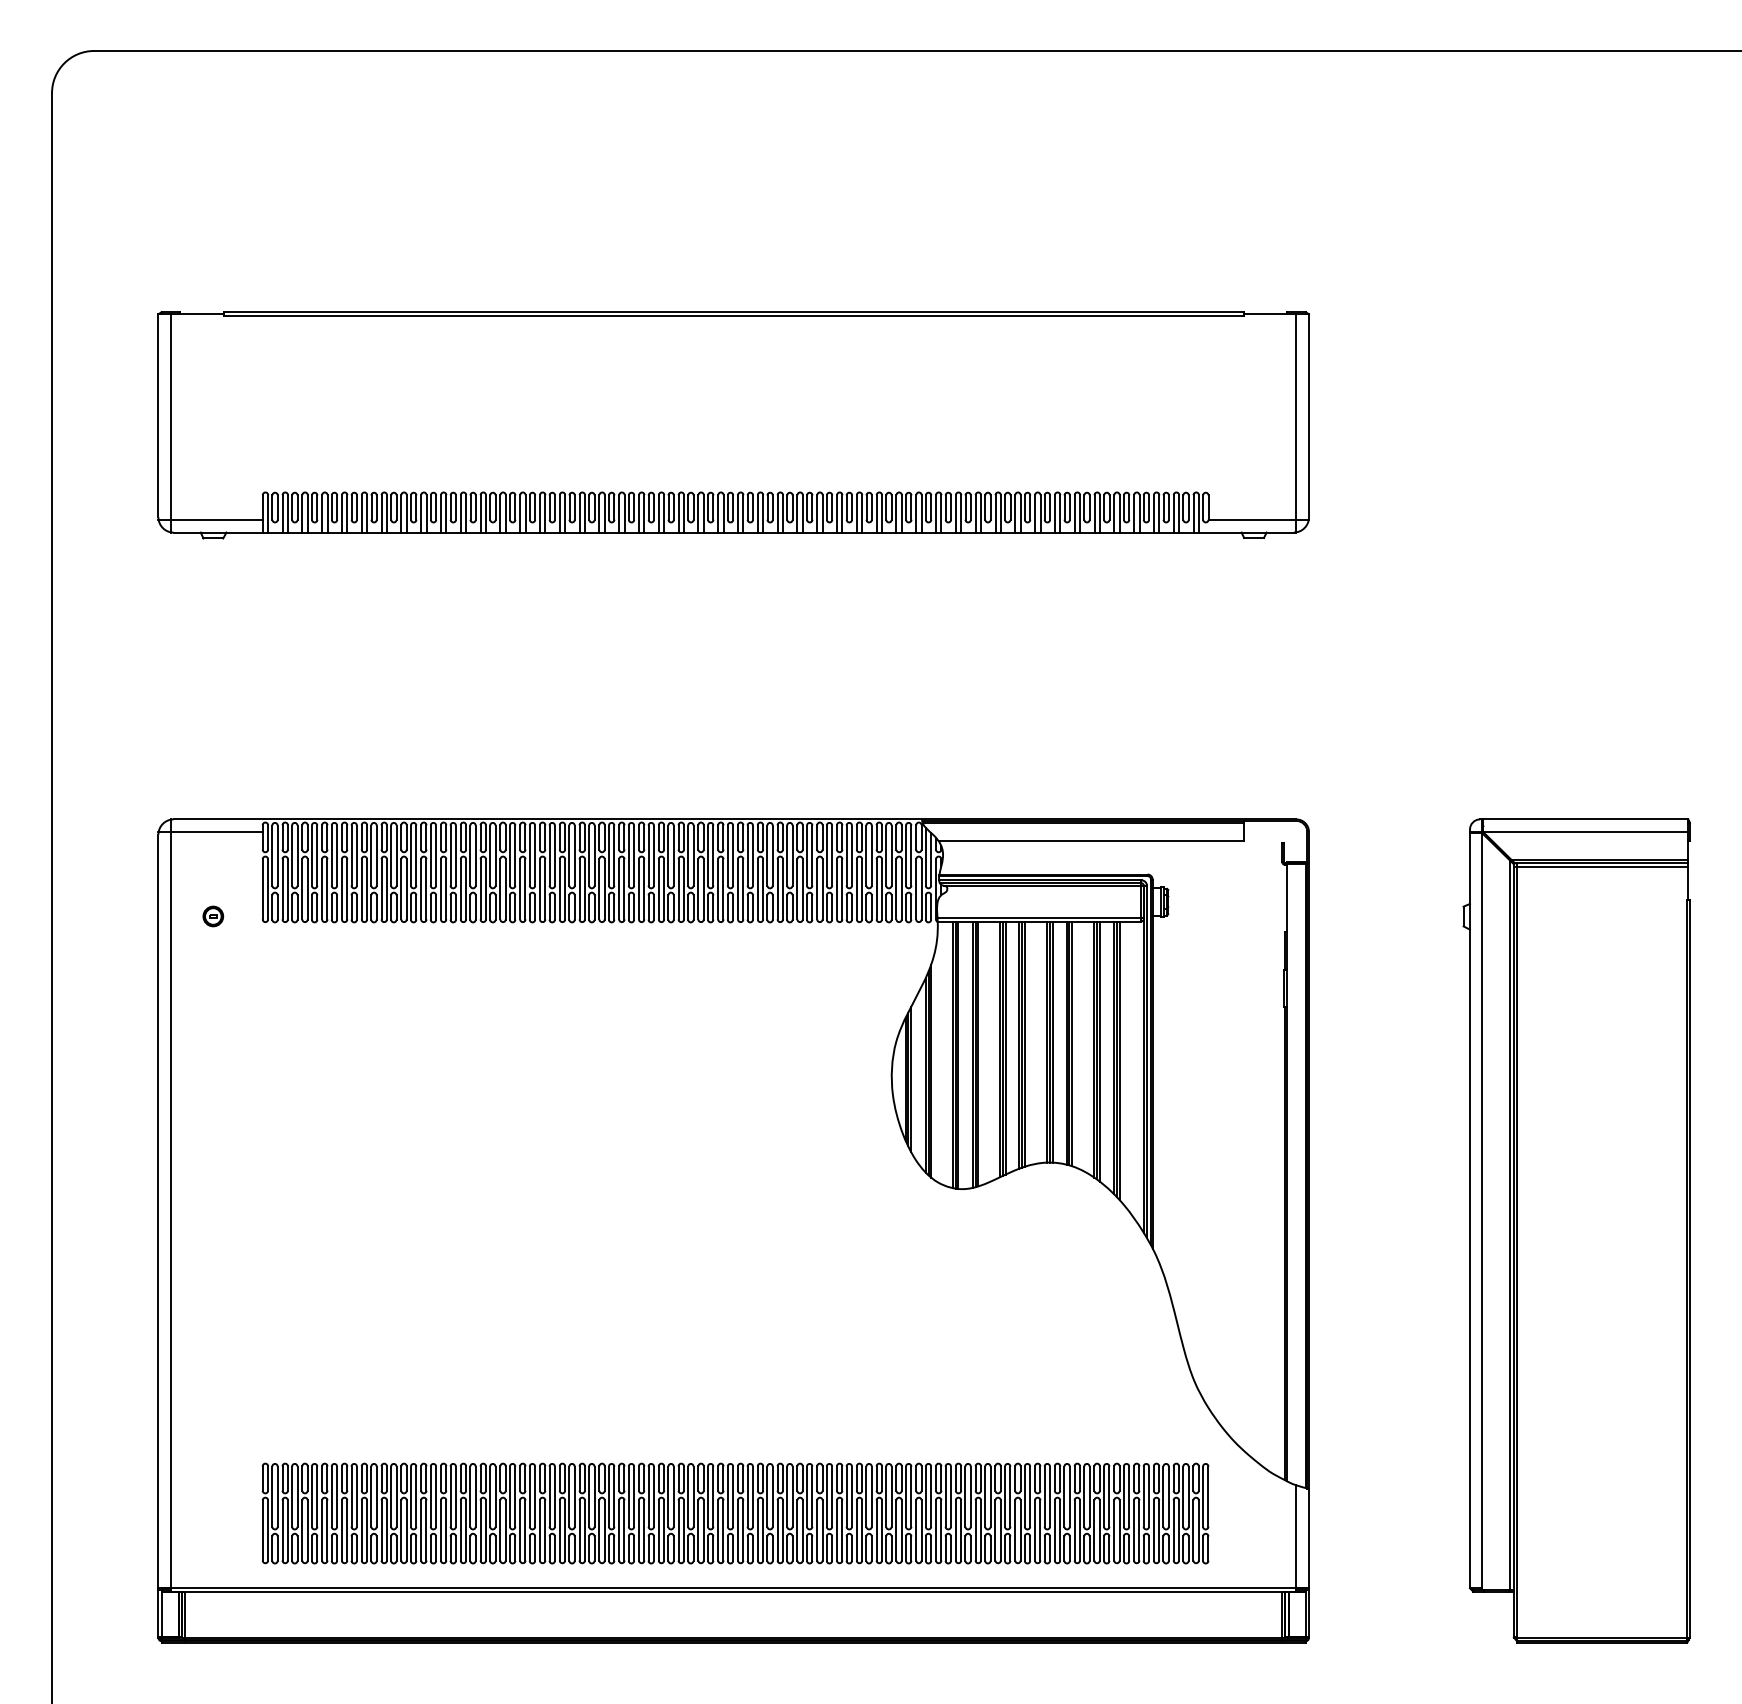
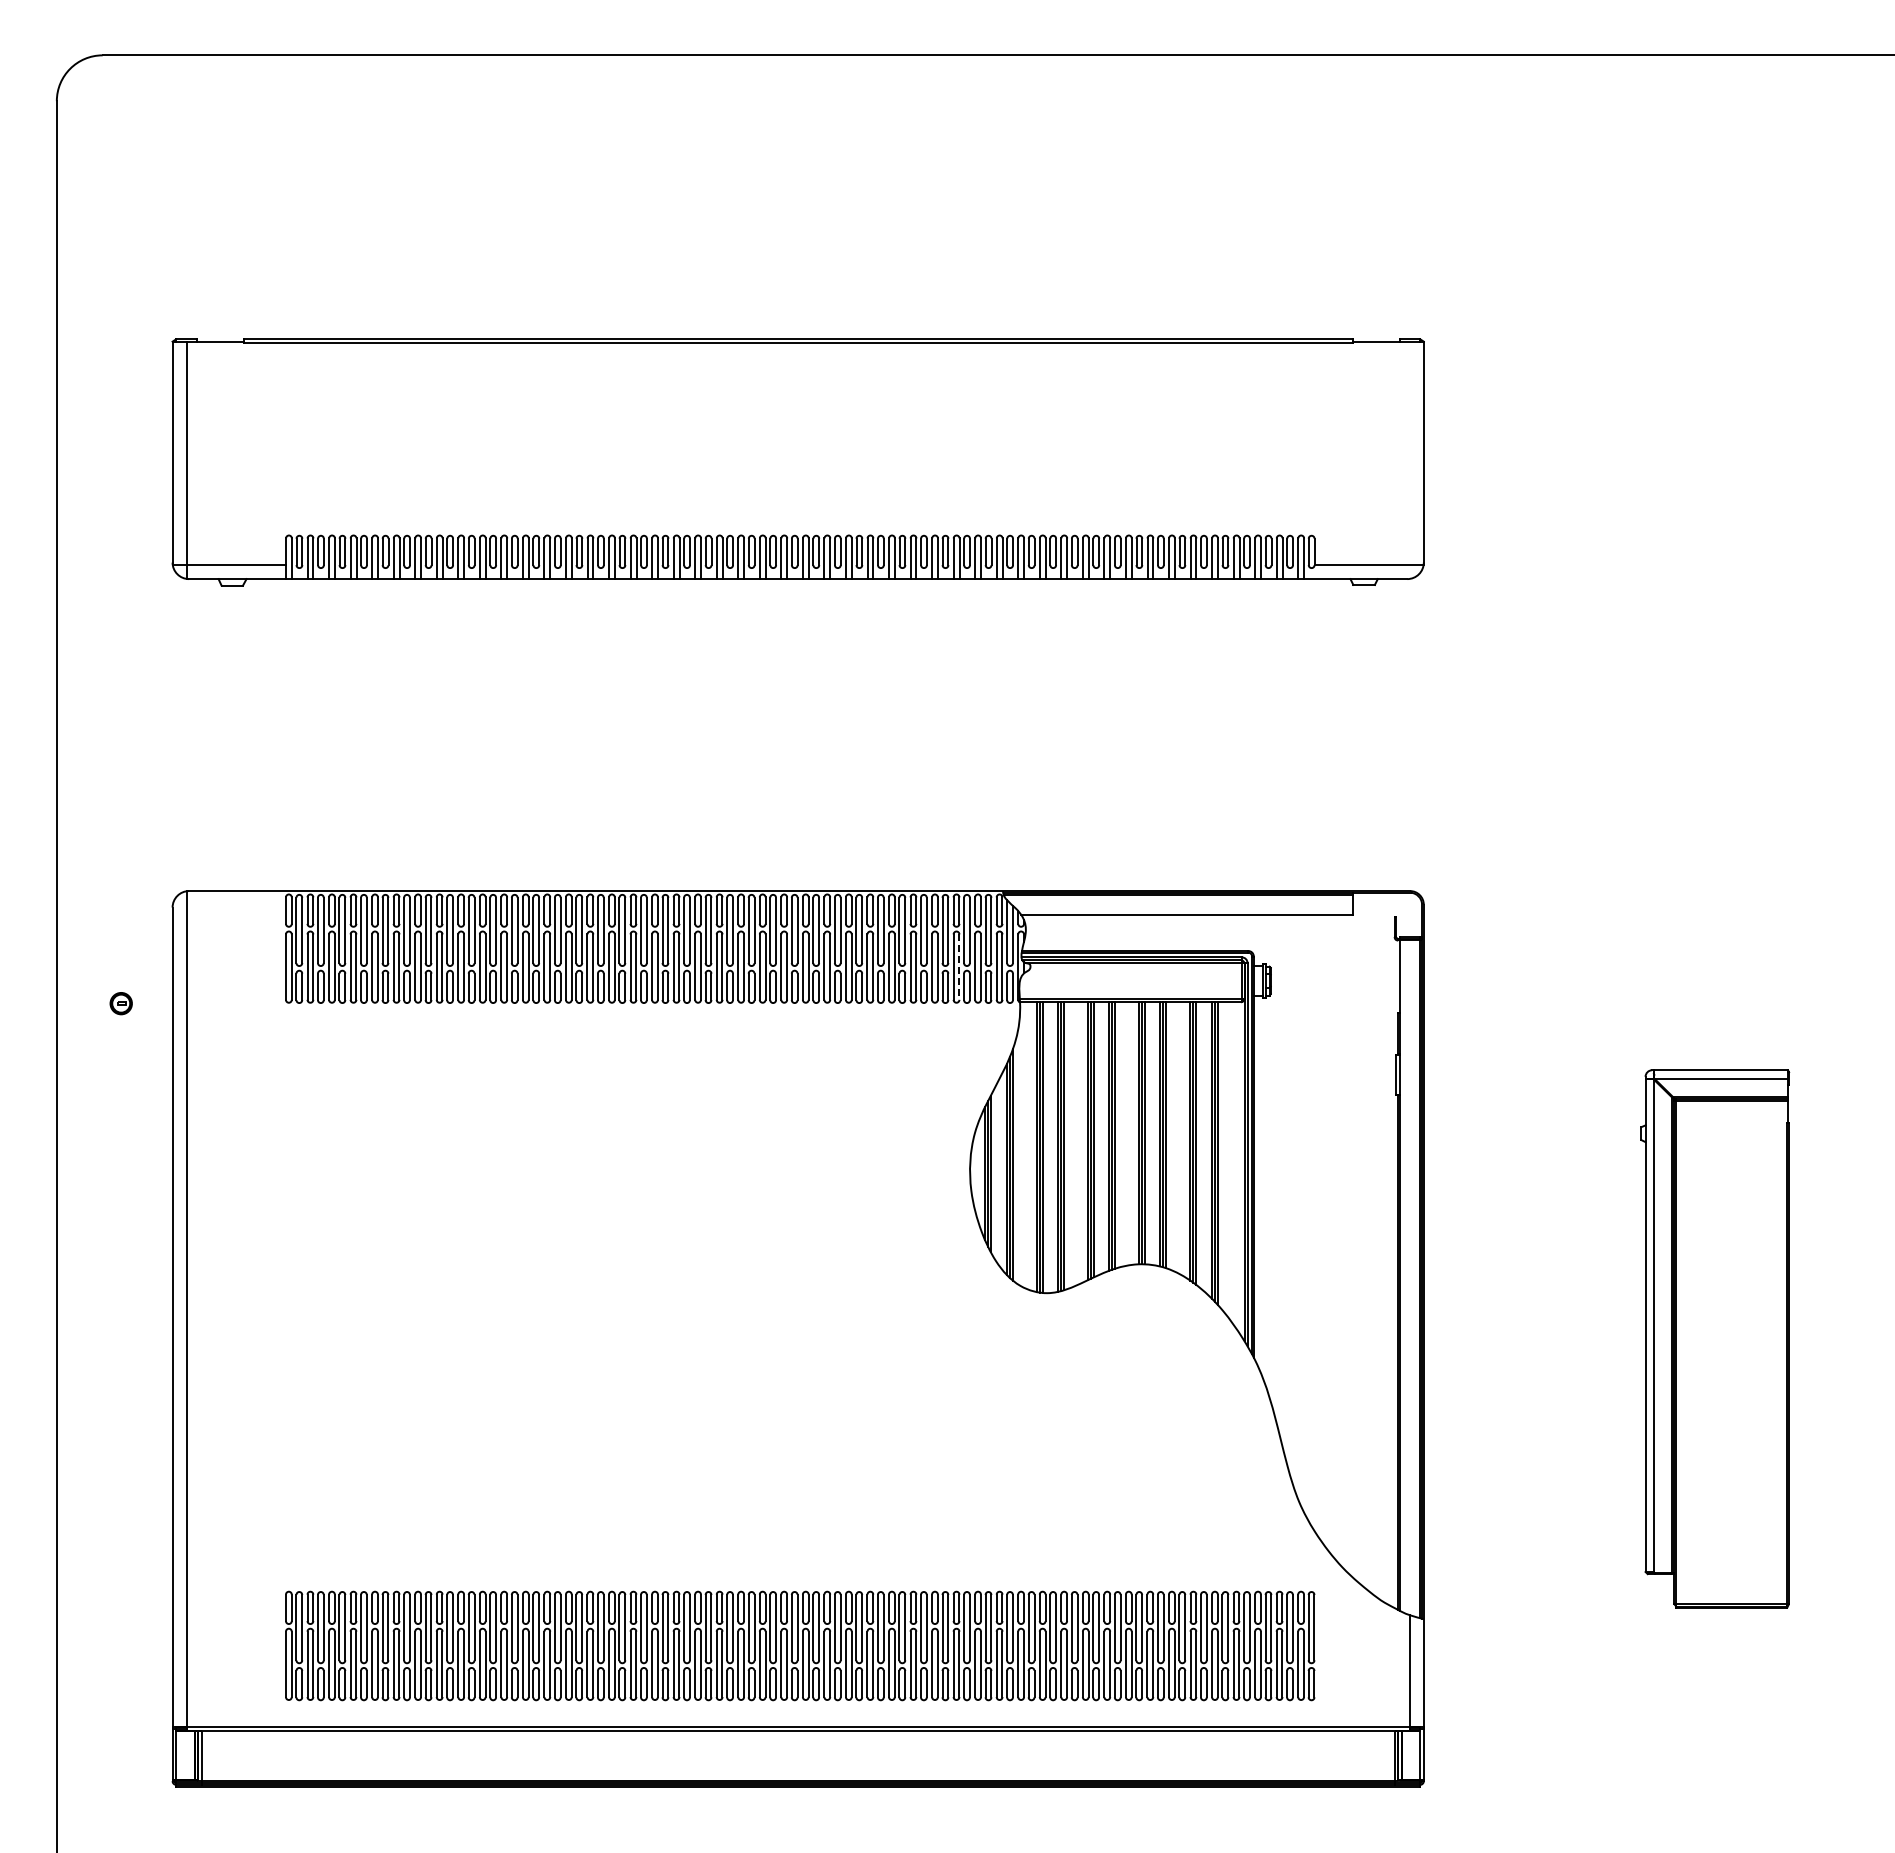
line: (1295, 423) -> (1409, 460), removed
line: (210, 832) -> (229, 905), removed
line: (882, 889) -> (959, 967), solid -> dashed
part: (212, 916) -> (120, 1003), moved
part: (1577, 1230) -> (1715, 1338), size x0.6

